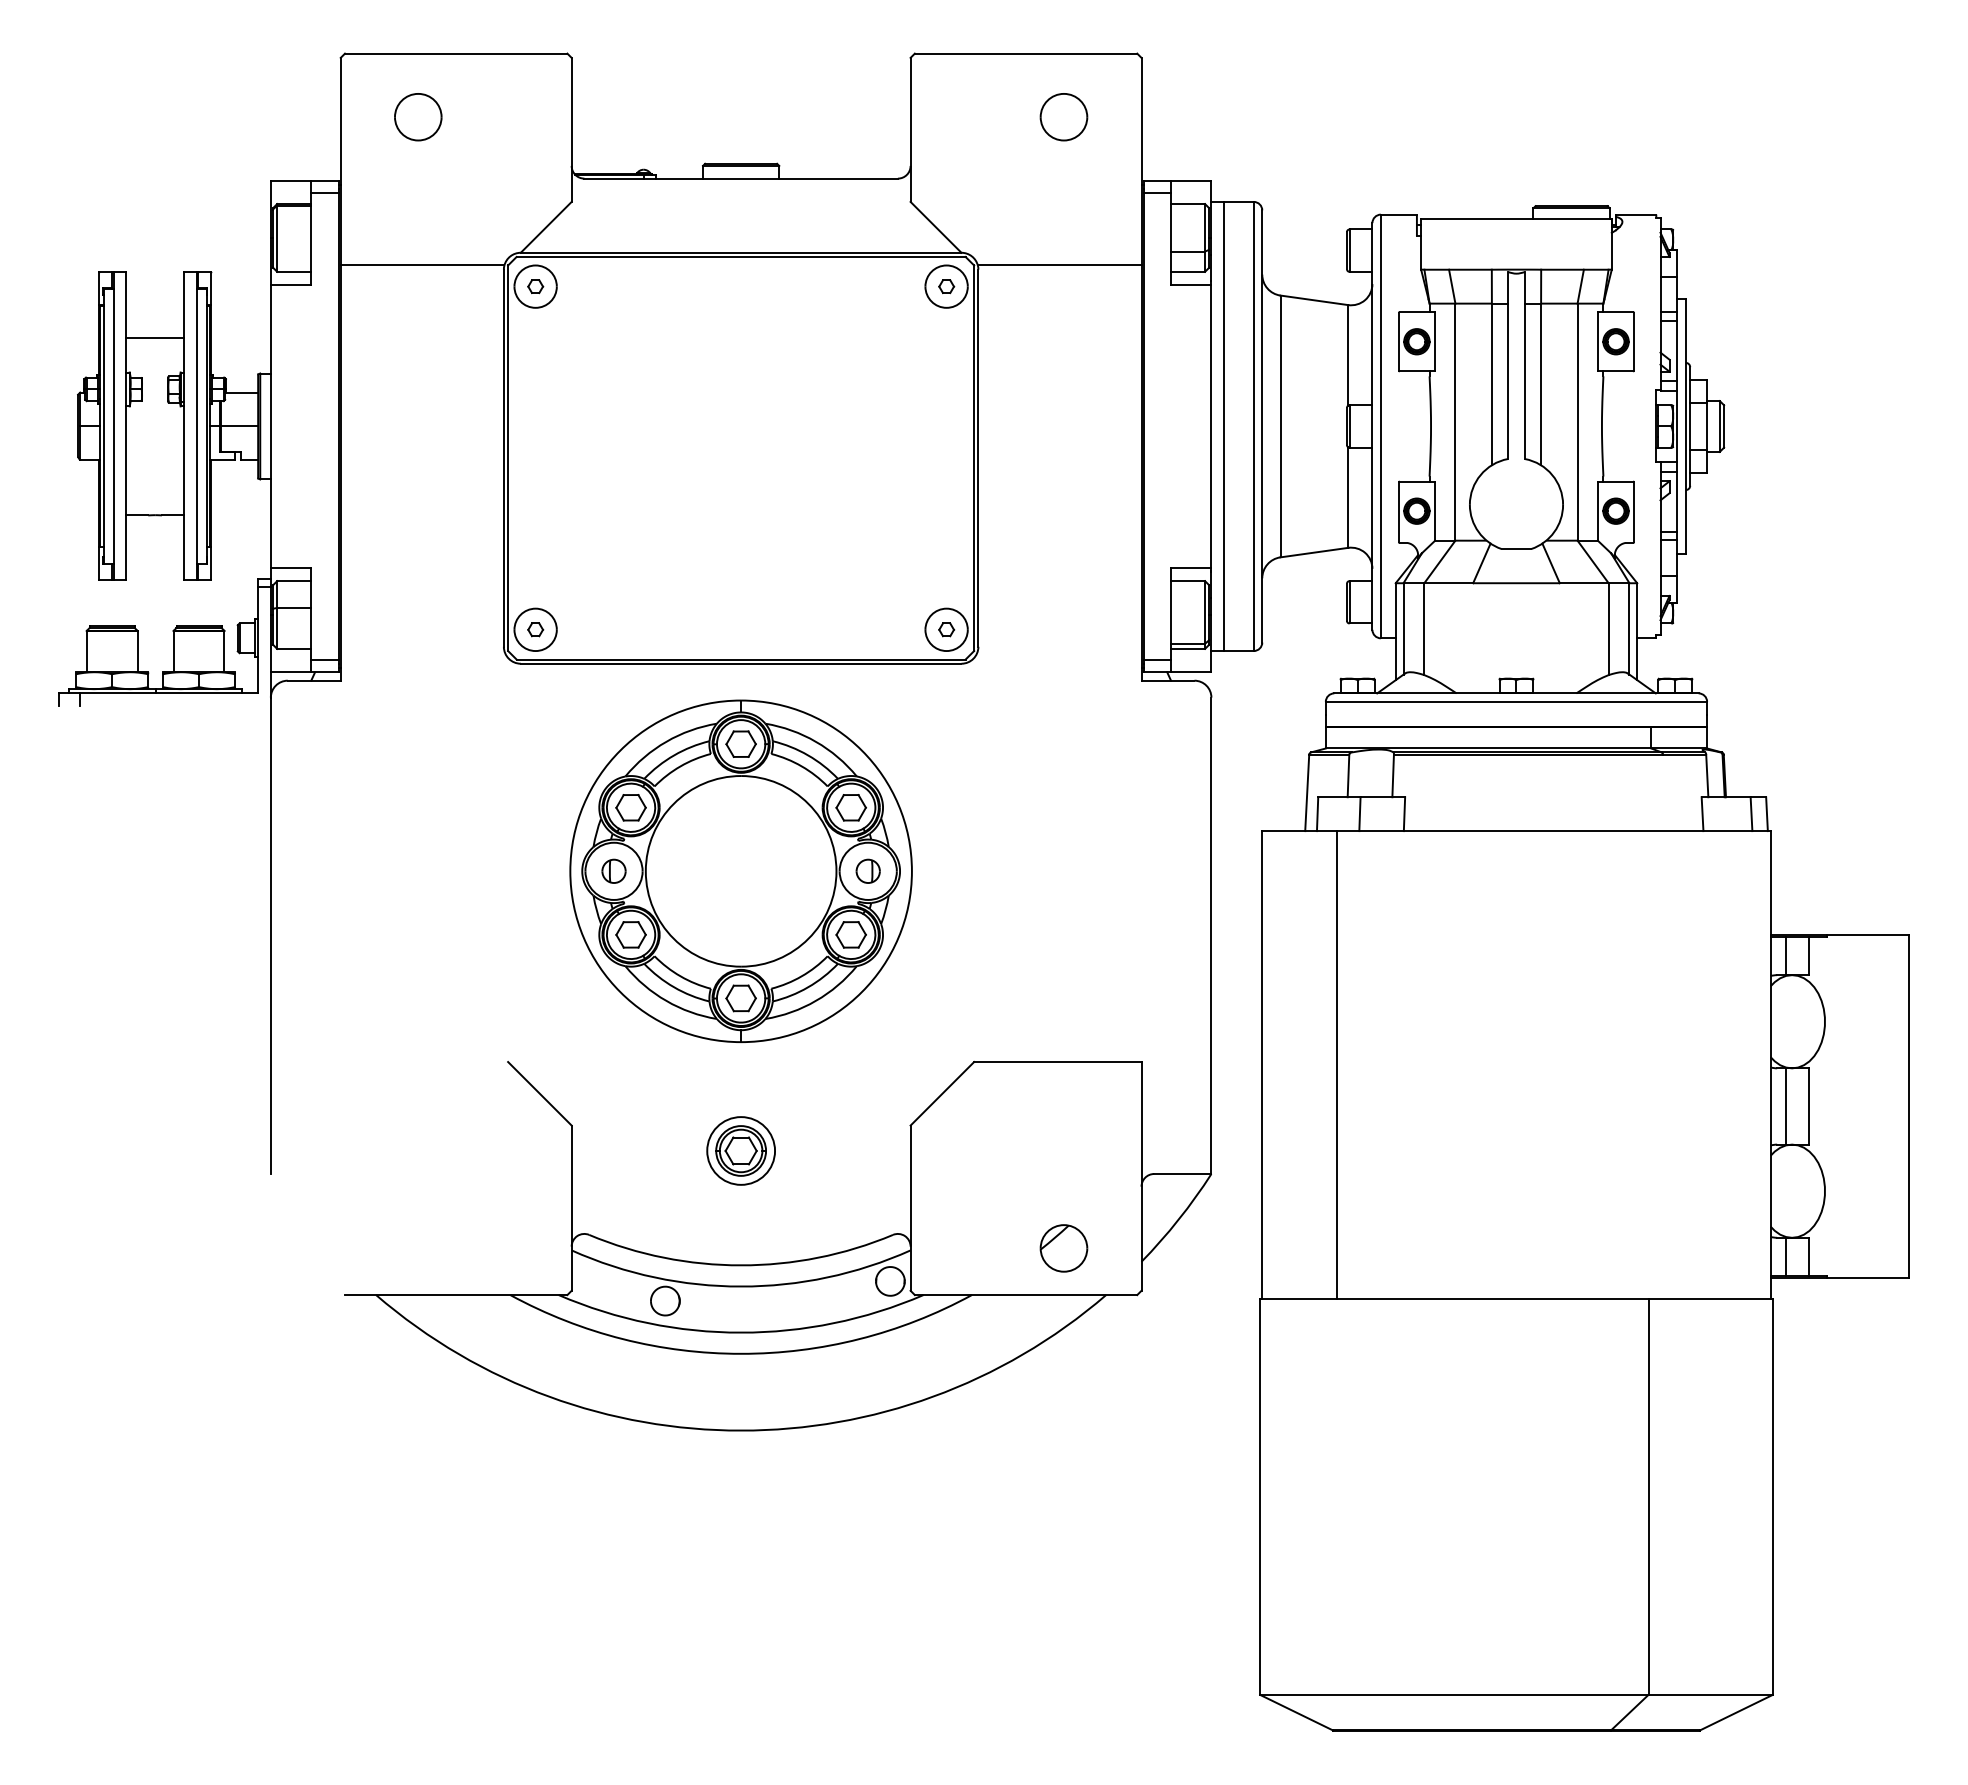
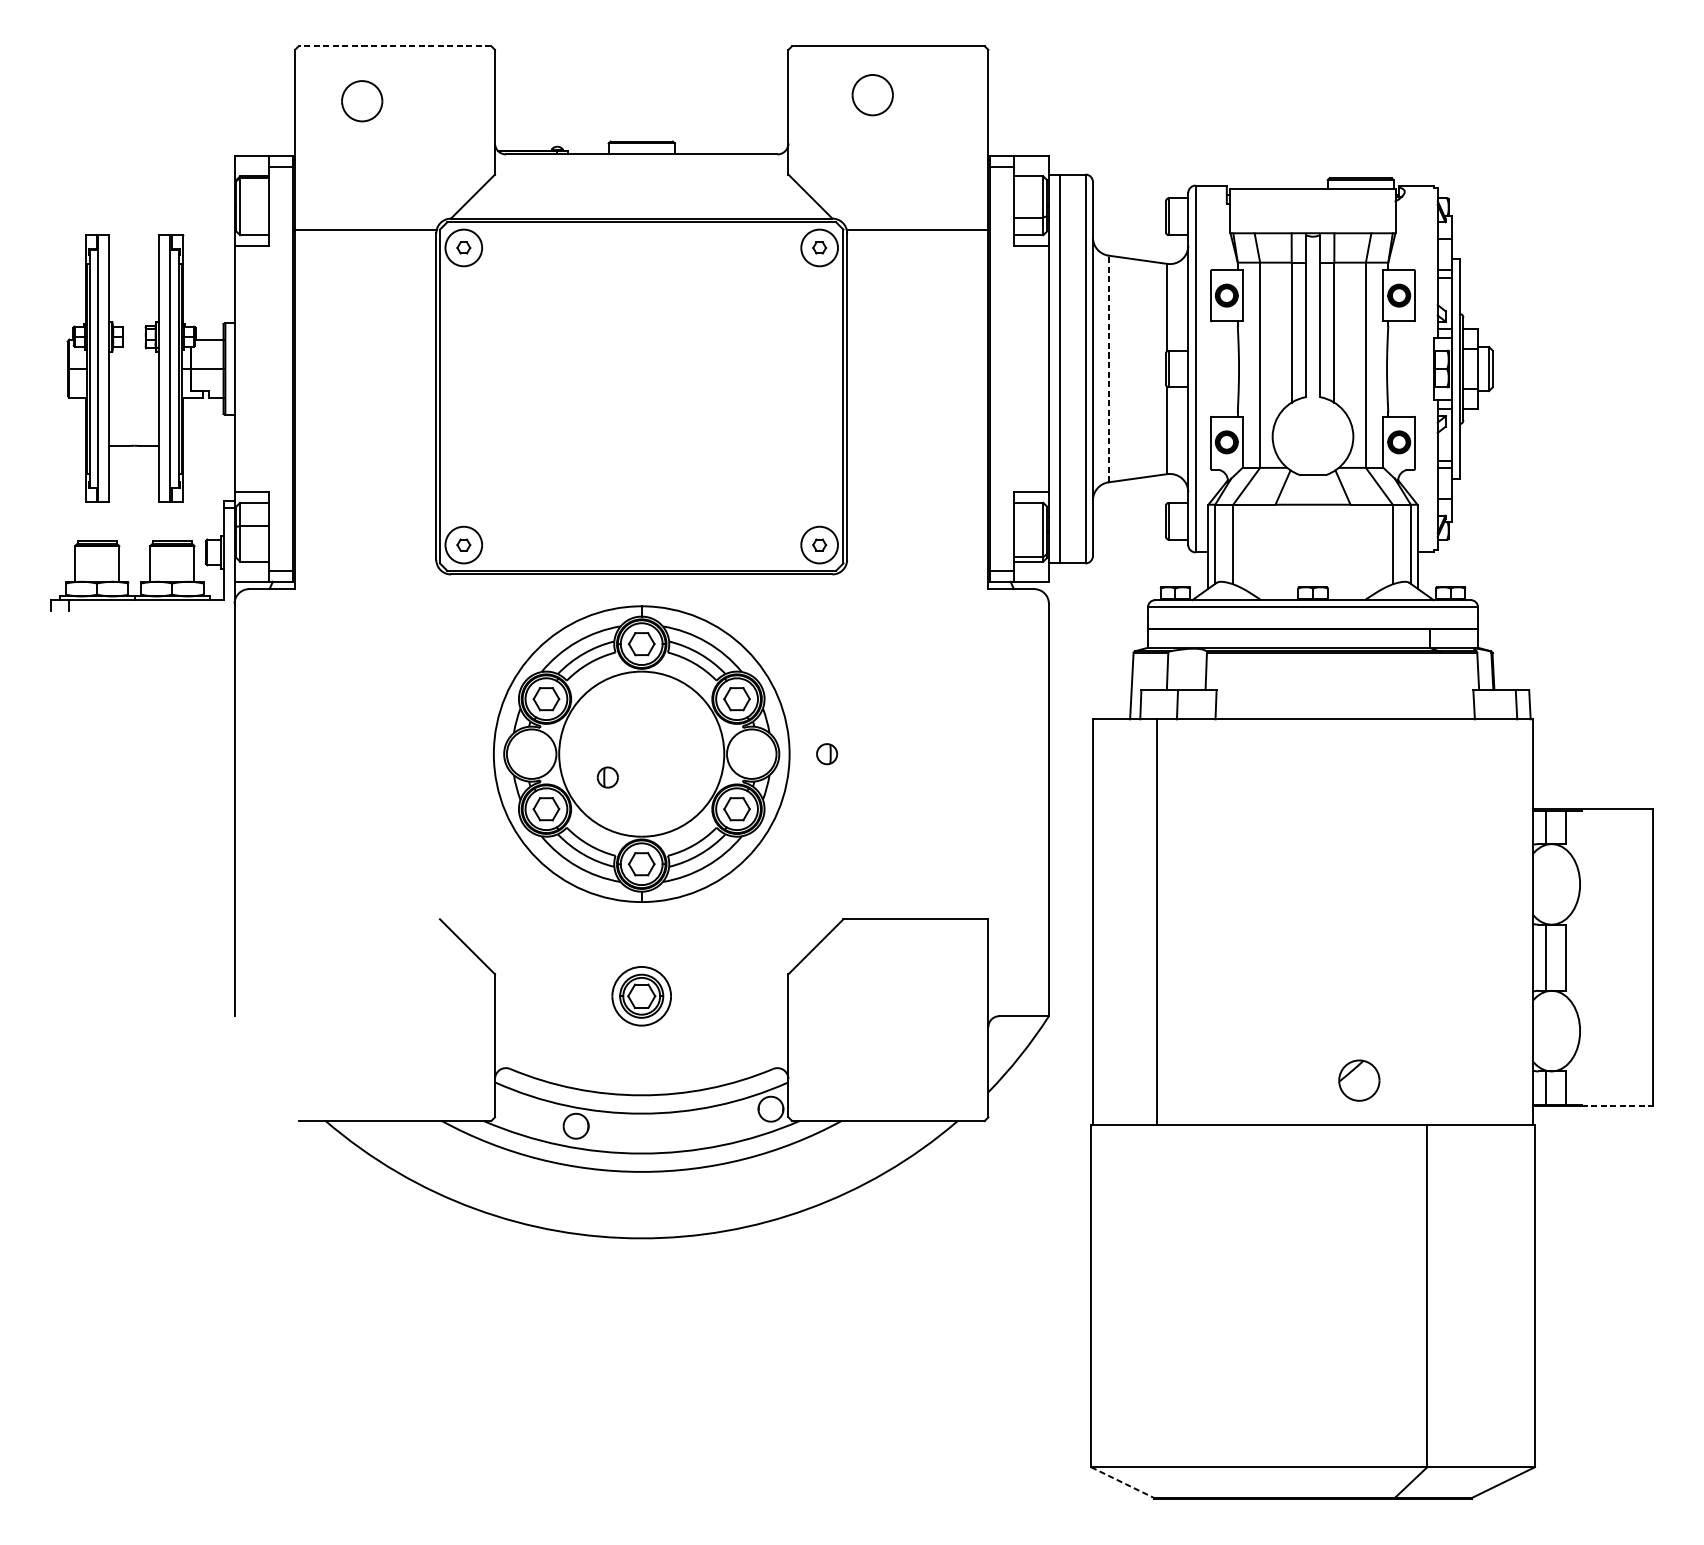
line: (455, 53) -> (394, 46), solid -> dashed
part: (1063, 117) -> (872, 95), moved
line: (155, 337) -> (134, 291), removed
line: (1280, 426) -> (1108, 369), solid -> dashed
part: (613, 870) -> (607, 776), moved
part: (867, 870) -> (826, 753), moved
part: (1063, 1248) -> (1358, 1080), moved
line: (1868, 1278) -> (1617, 1106), solid -> dashed
line: (1296, 1712) -> (1122, 1482), solid -> dashed

